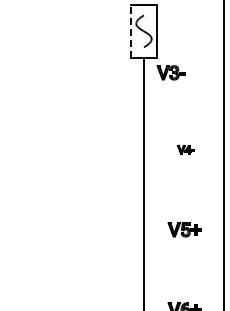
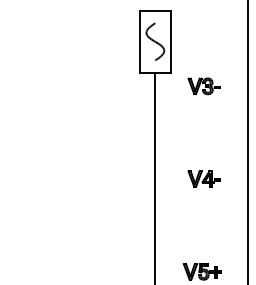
line: (130, 31) -> (139, 41), dashed -> solid
part: (170, 72) -> (203, 86), moved
part: (185, 149) -> (203, 178), size x1.67

